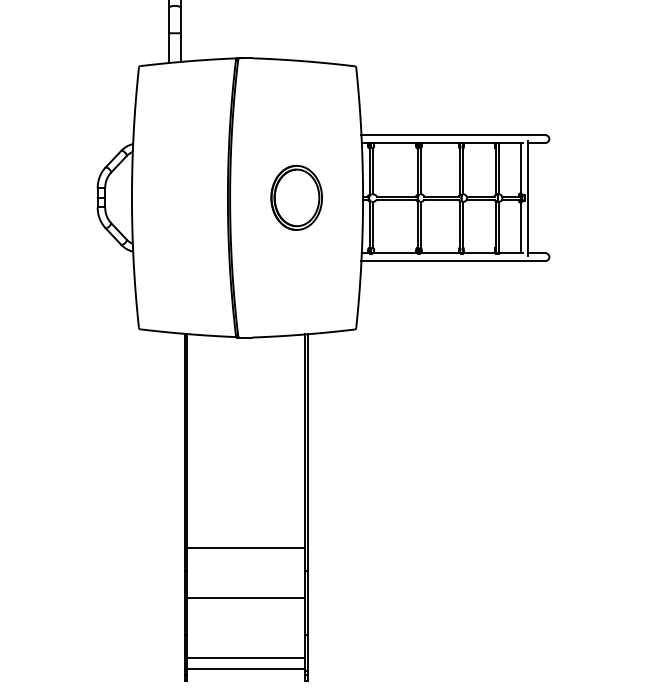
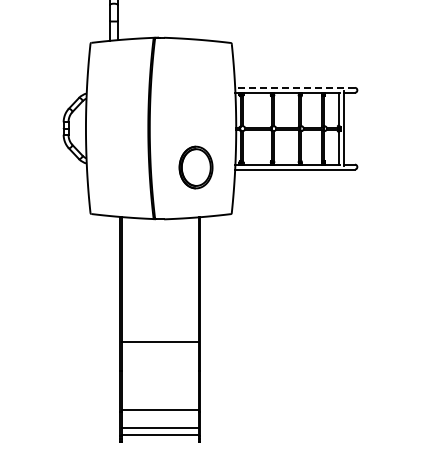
line: (454, 134) -> (295, 87), solid -> dashed
part: (295, 197) -> (195, 167), moved
line: (245, 546) -> (159, 341), moved
line: (245, 597) -> (159, 410), moved

